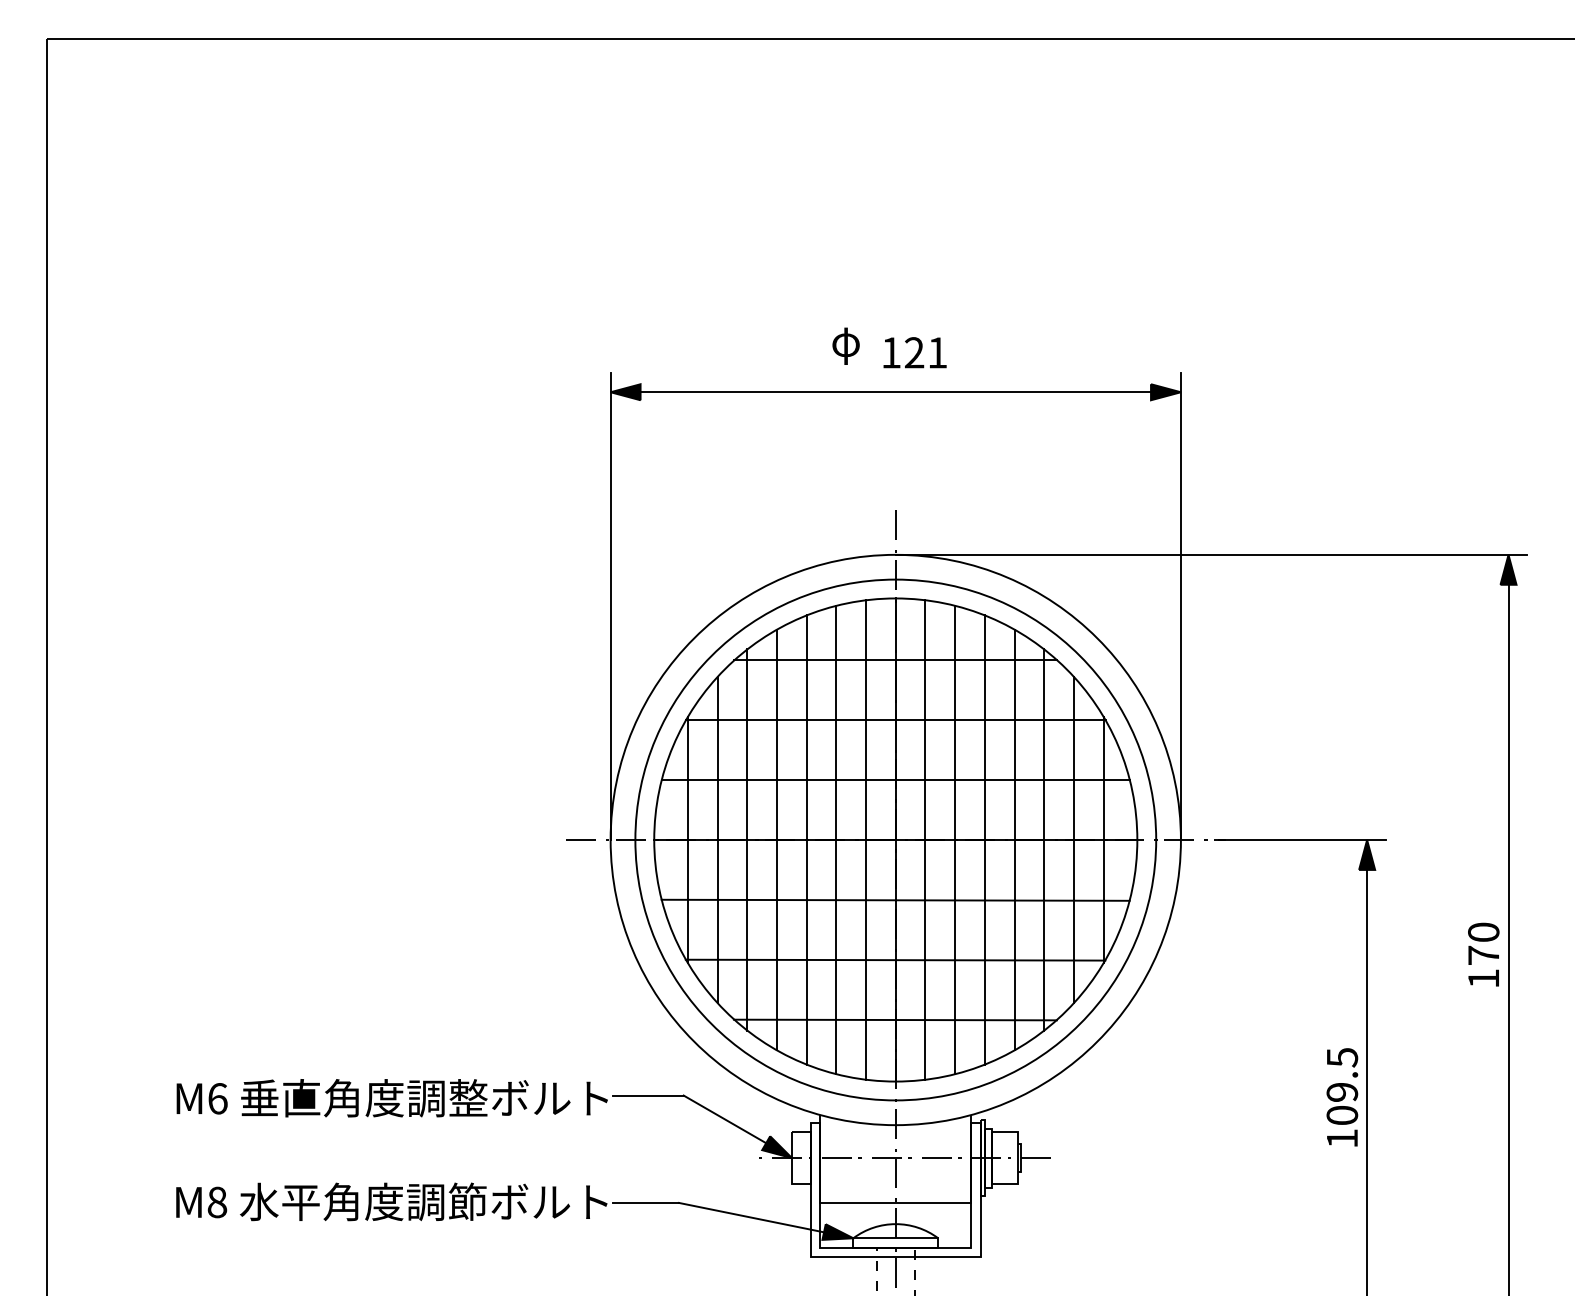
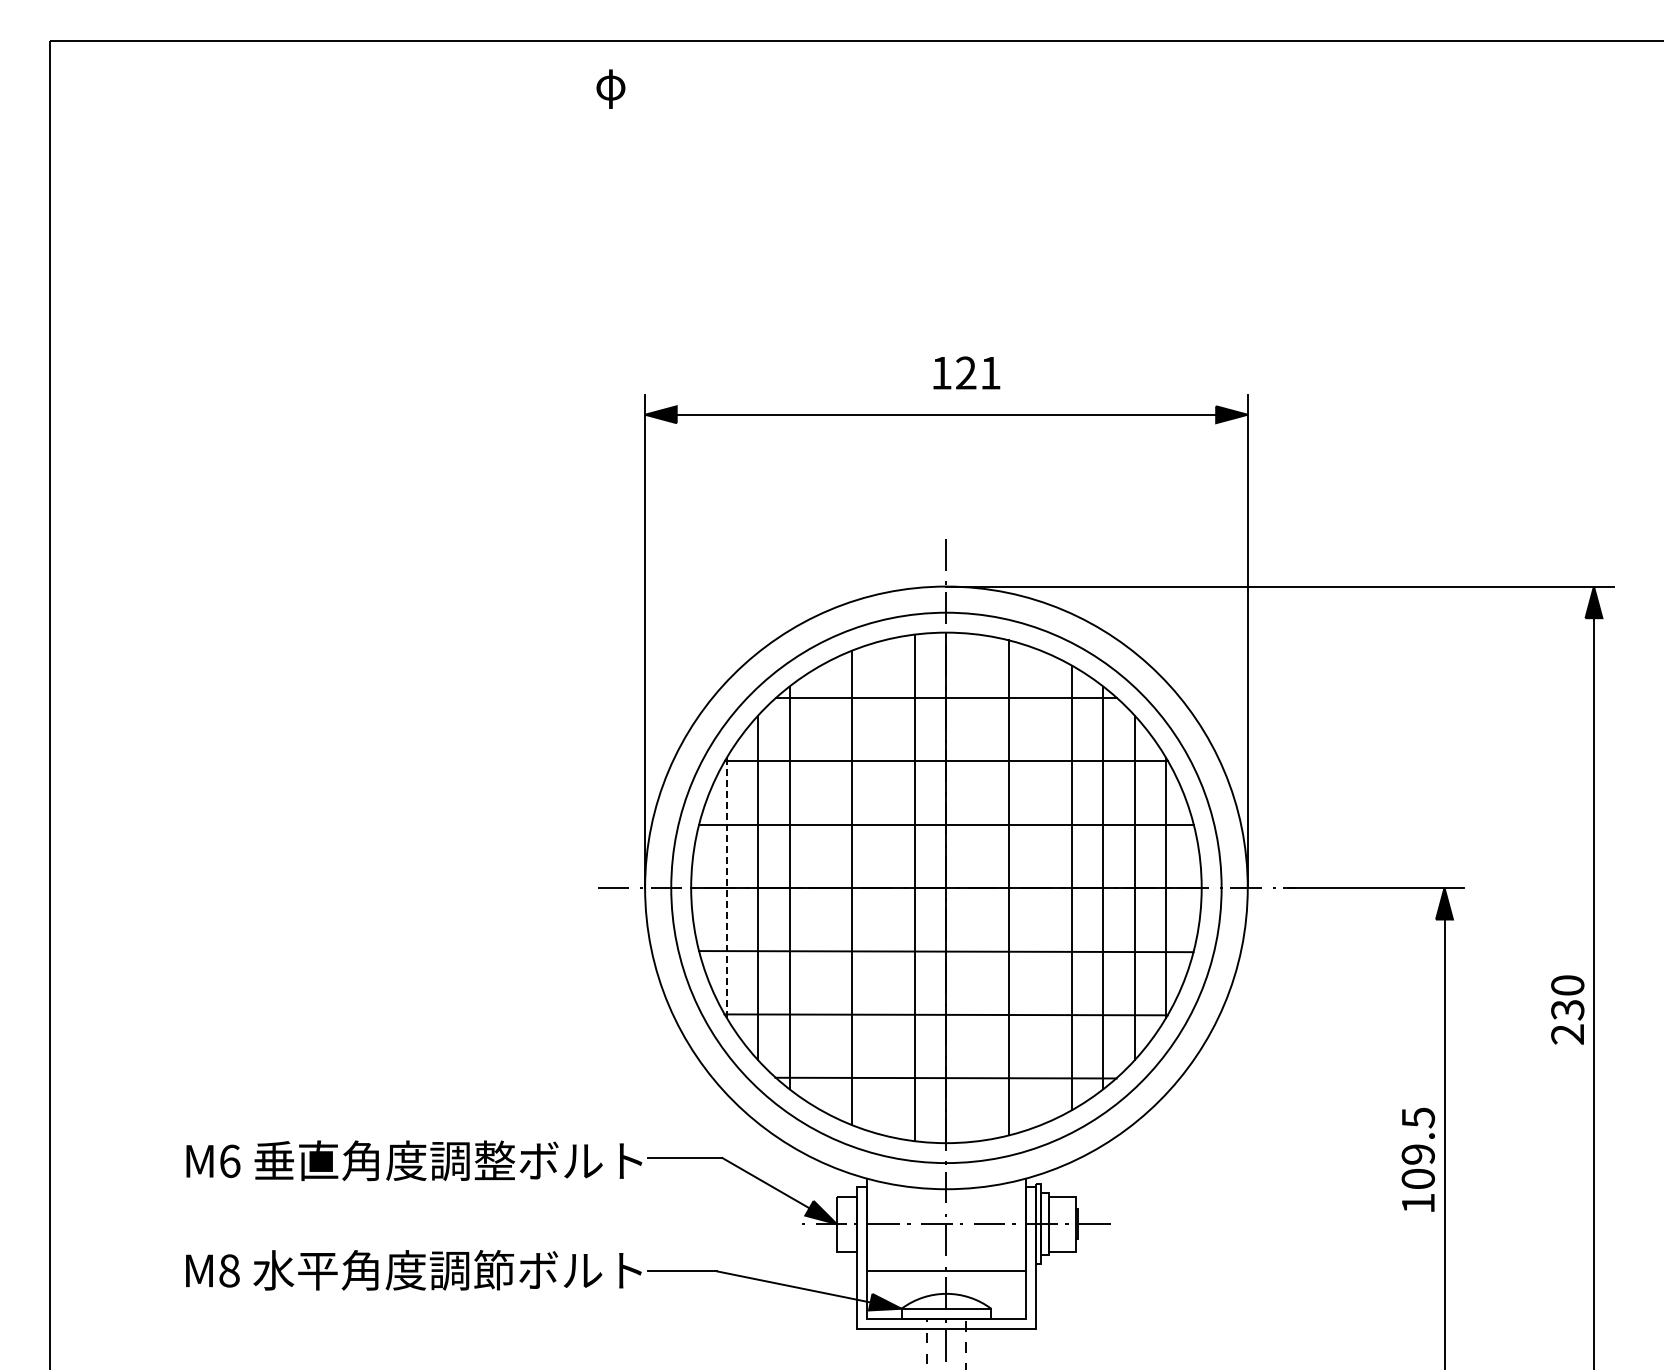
text: (845, 345) -> (610, 88), moved
line: (776, 839) -> (820, 887), removed
line: (836, 839) -> (883, 887), removed
line: (925, 839) -> (977, 887), removed
line: (984, 839) -> (1040, 887), removed
line: (687, 840) -> (726, 888), solid -> dashed
text: (1483, 966) -> (1567, 1021), 170 -> 230

